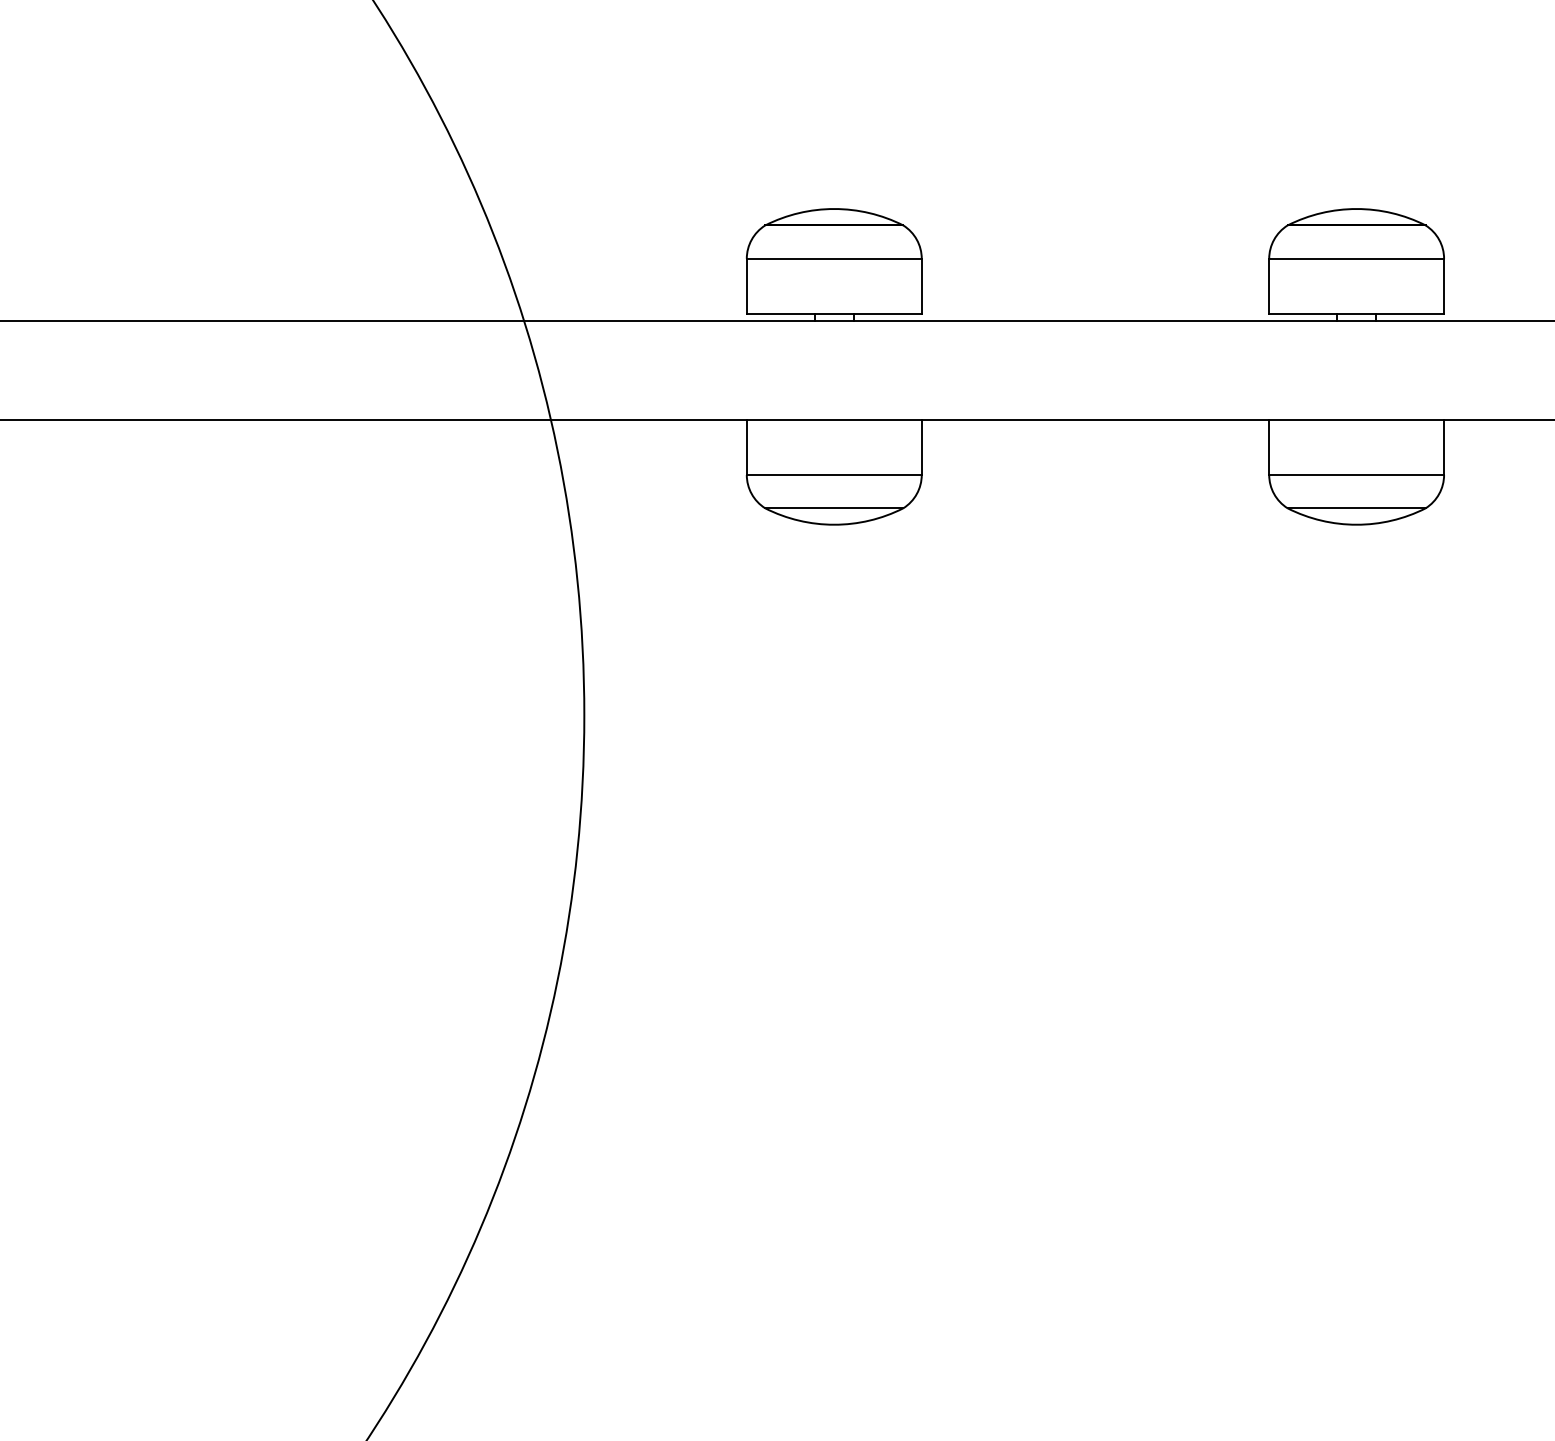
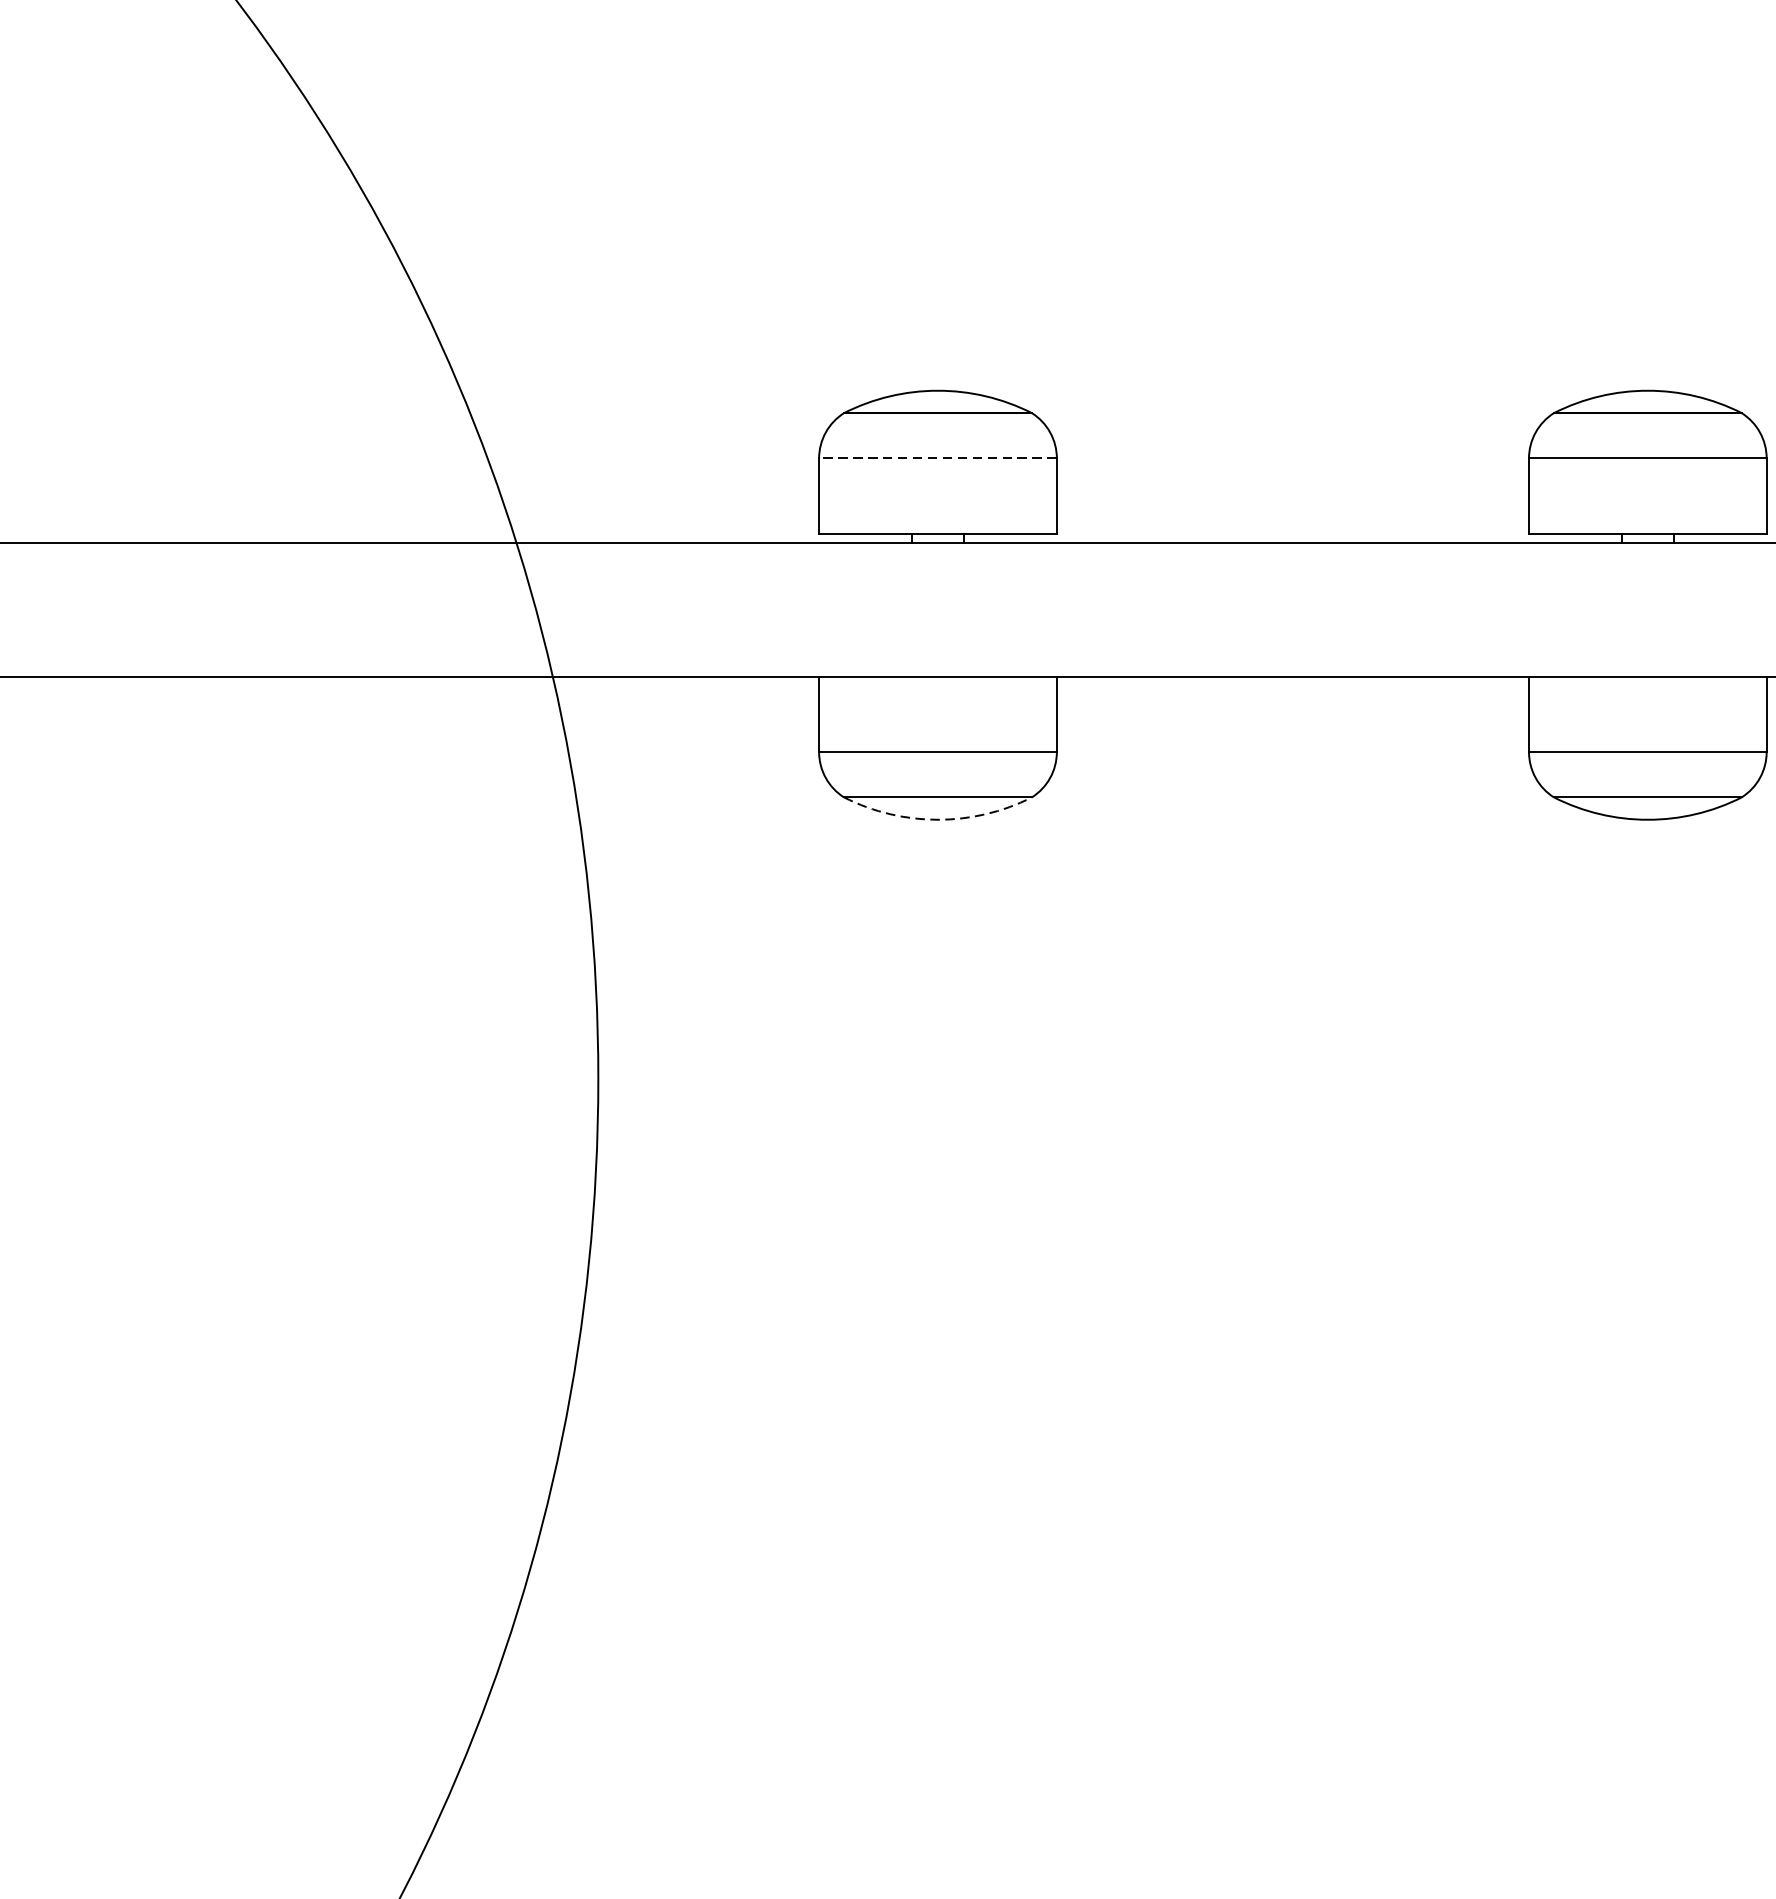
line: (833, 258) -> (936, 457), solid -> dashed
arc: (834, 524) -> (938, 819), solid -> dashed

